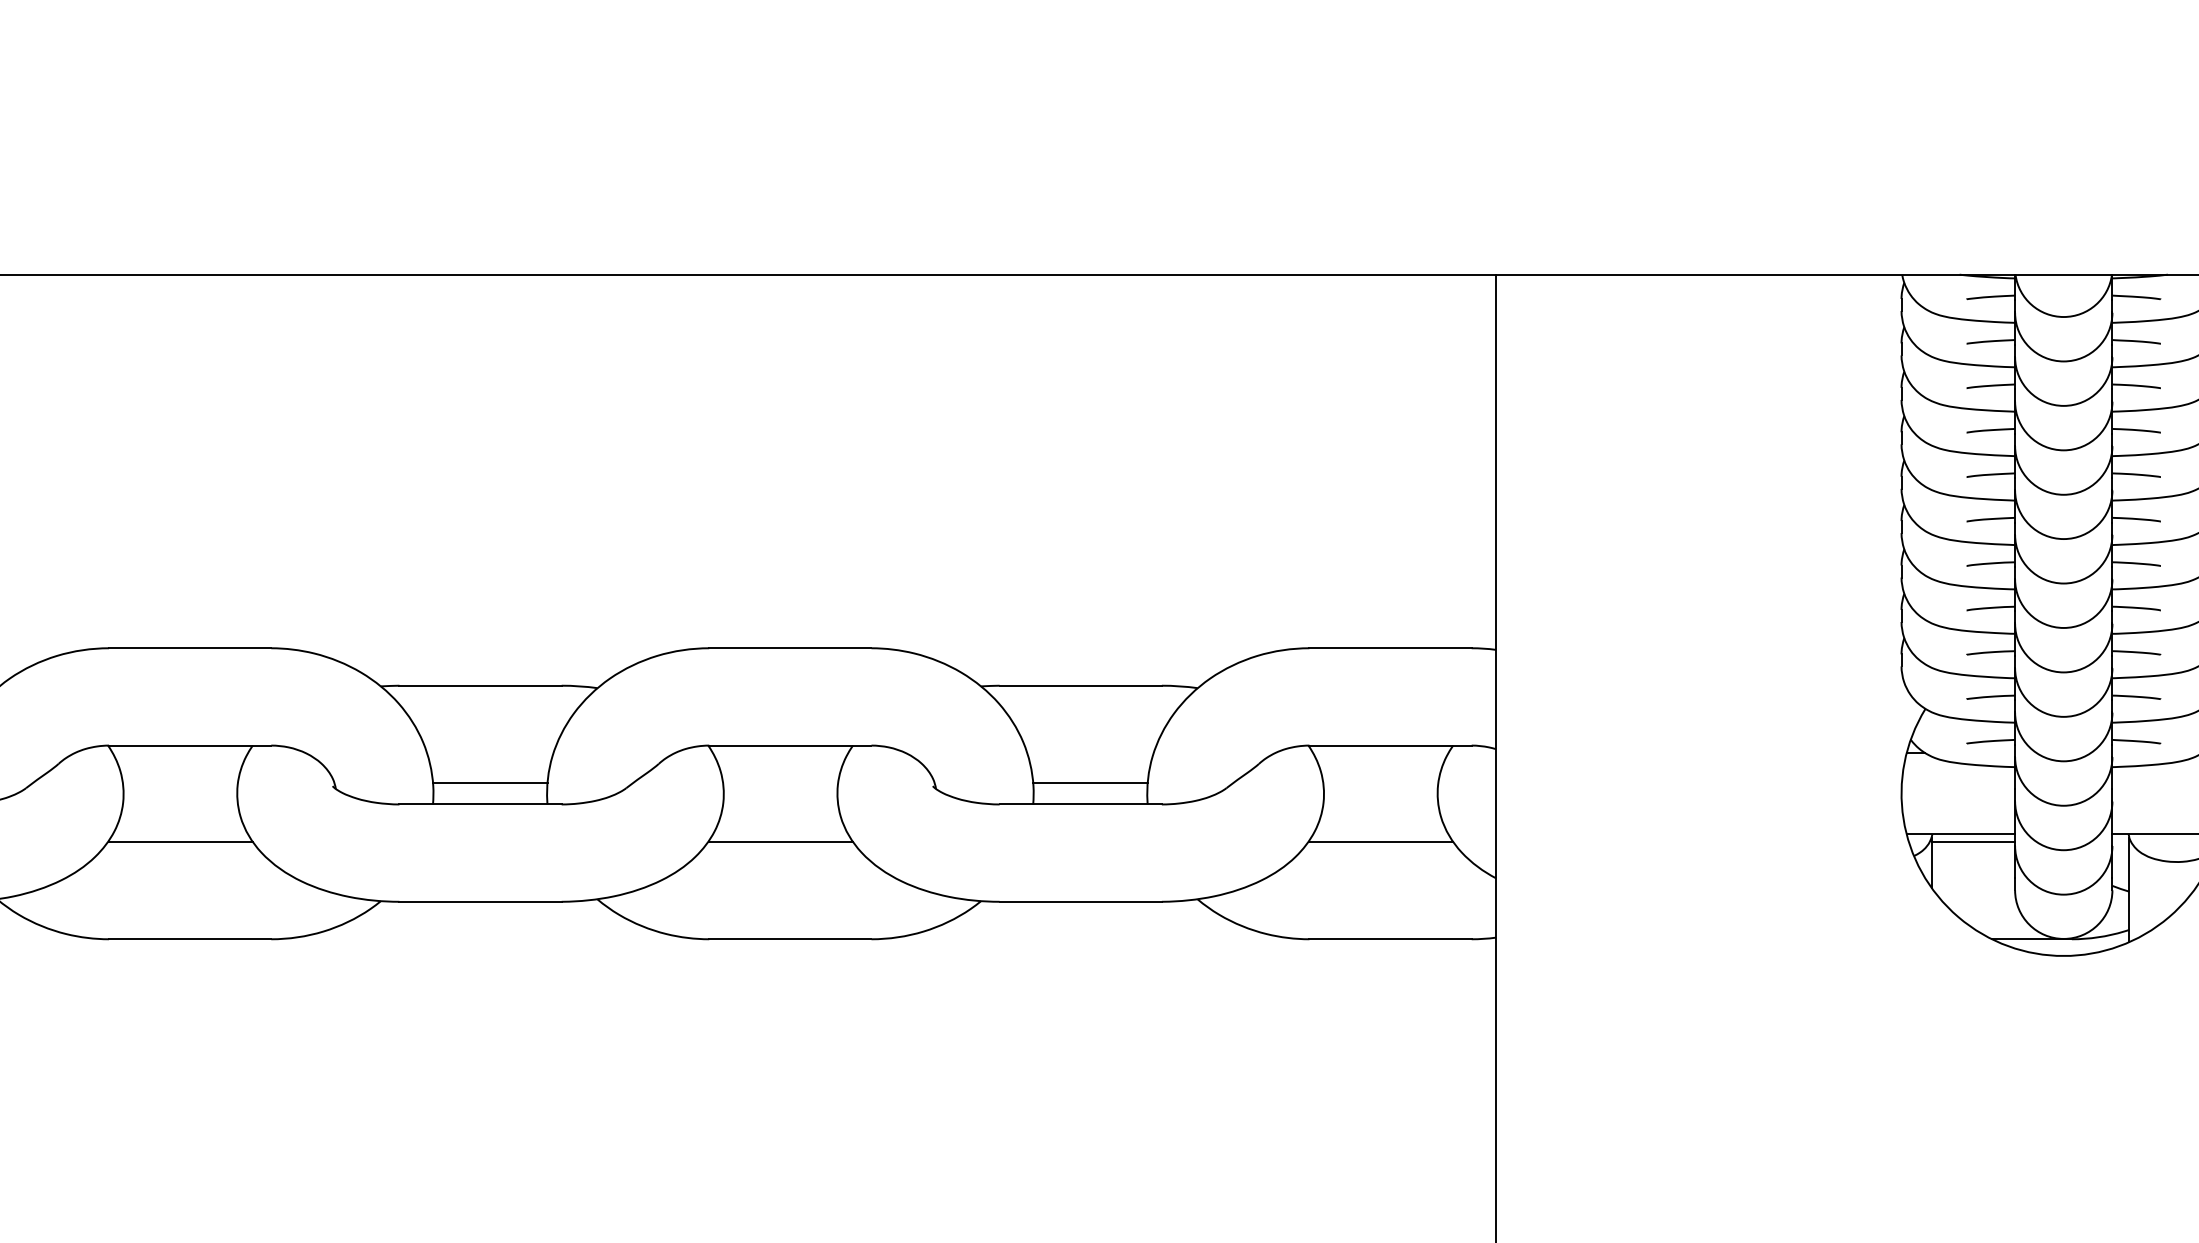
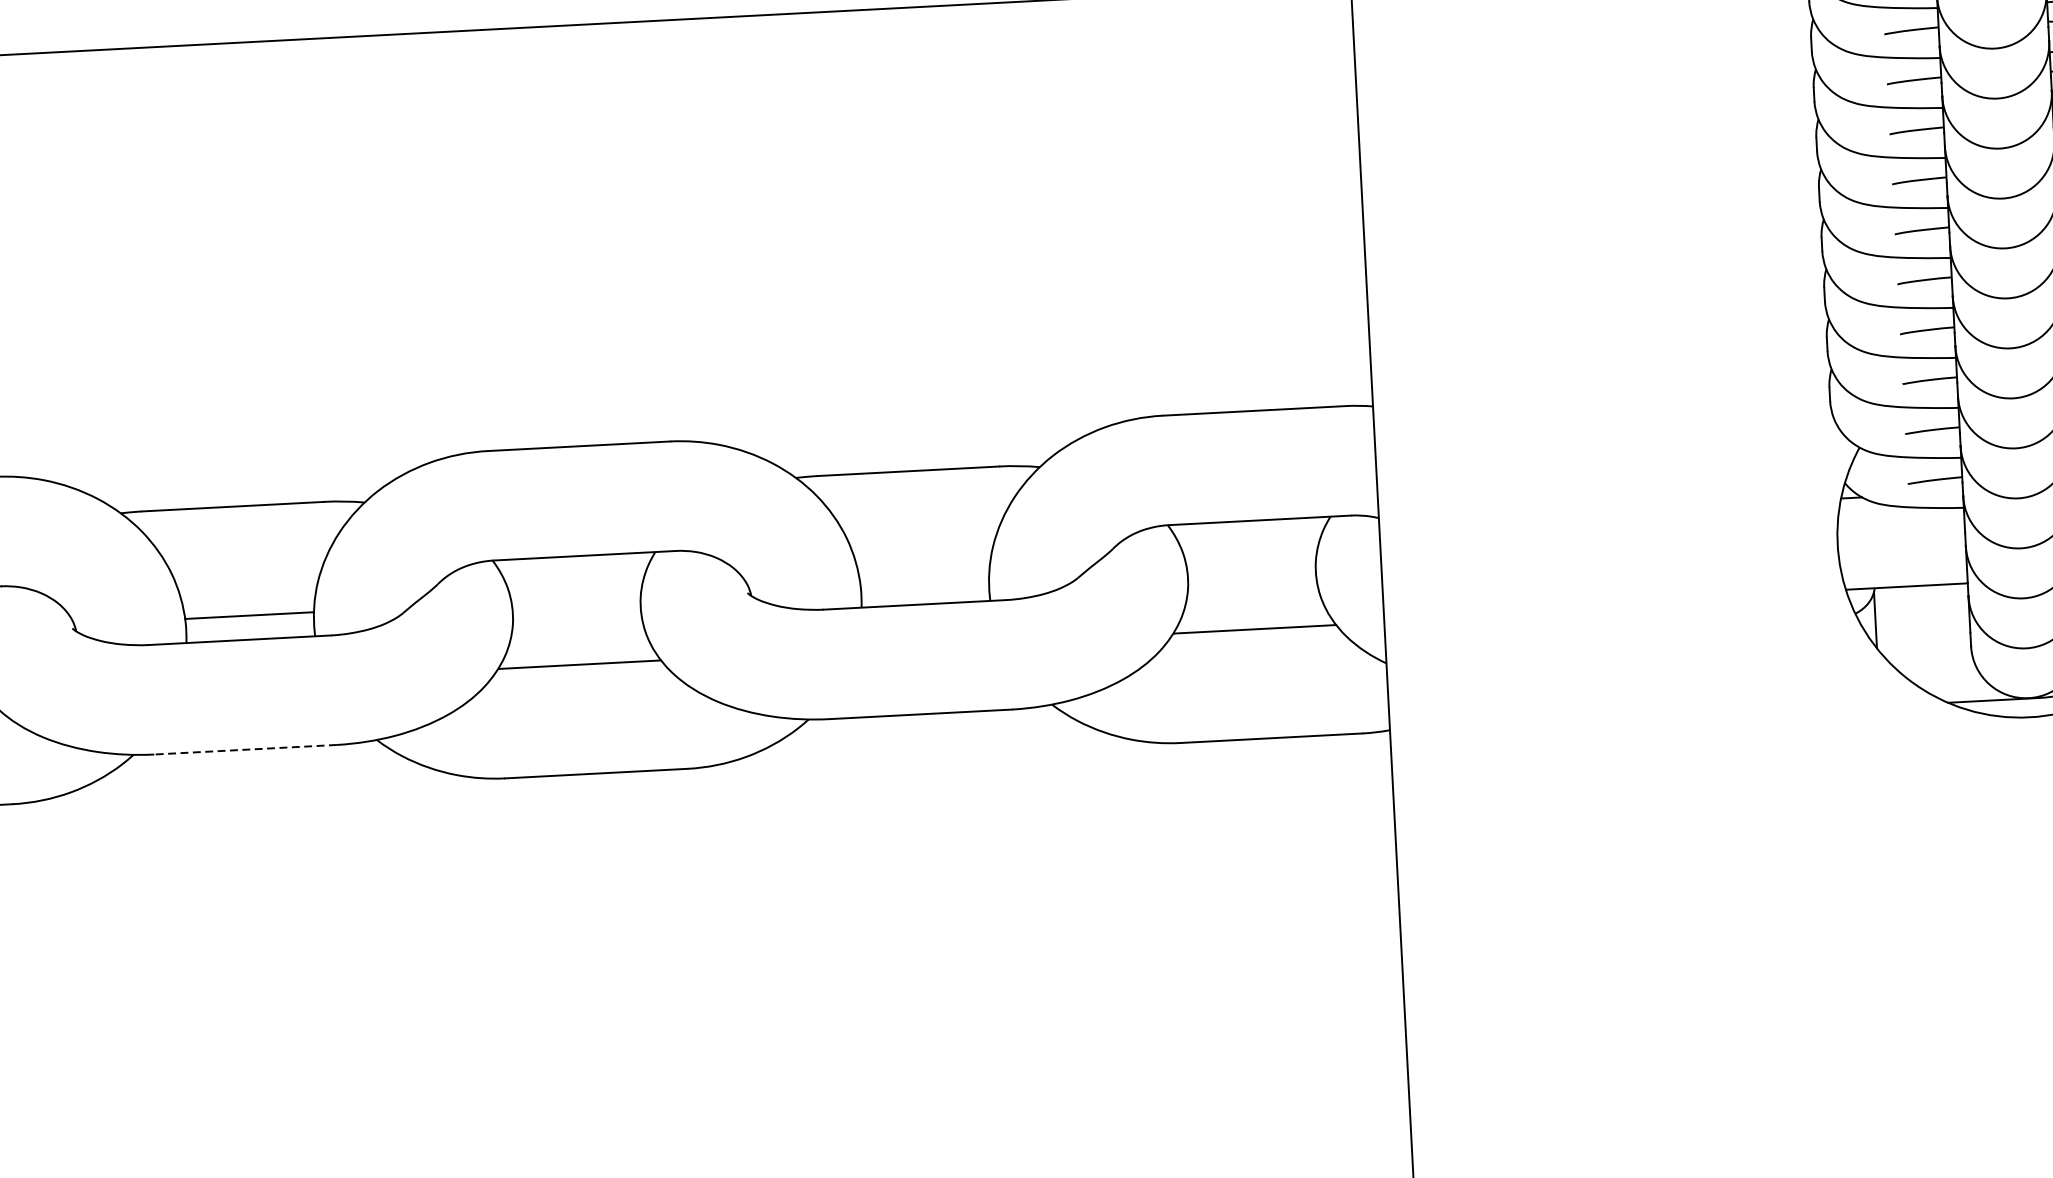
line: (1090, 783) -> (924, 580), removed
line: (1973, 841) -> (1921, 593), removed
line: (480, 901) -> (245, 749), solid -> dashed

